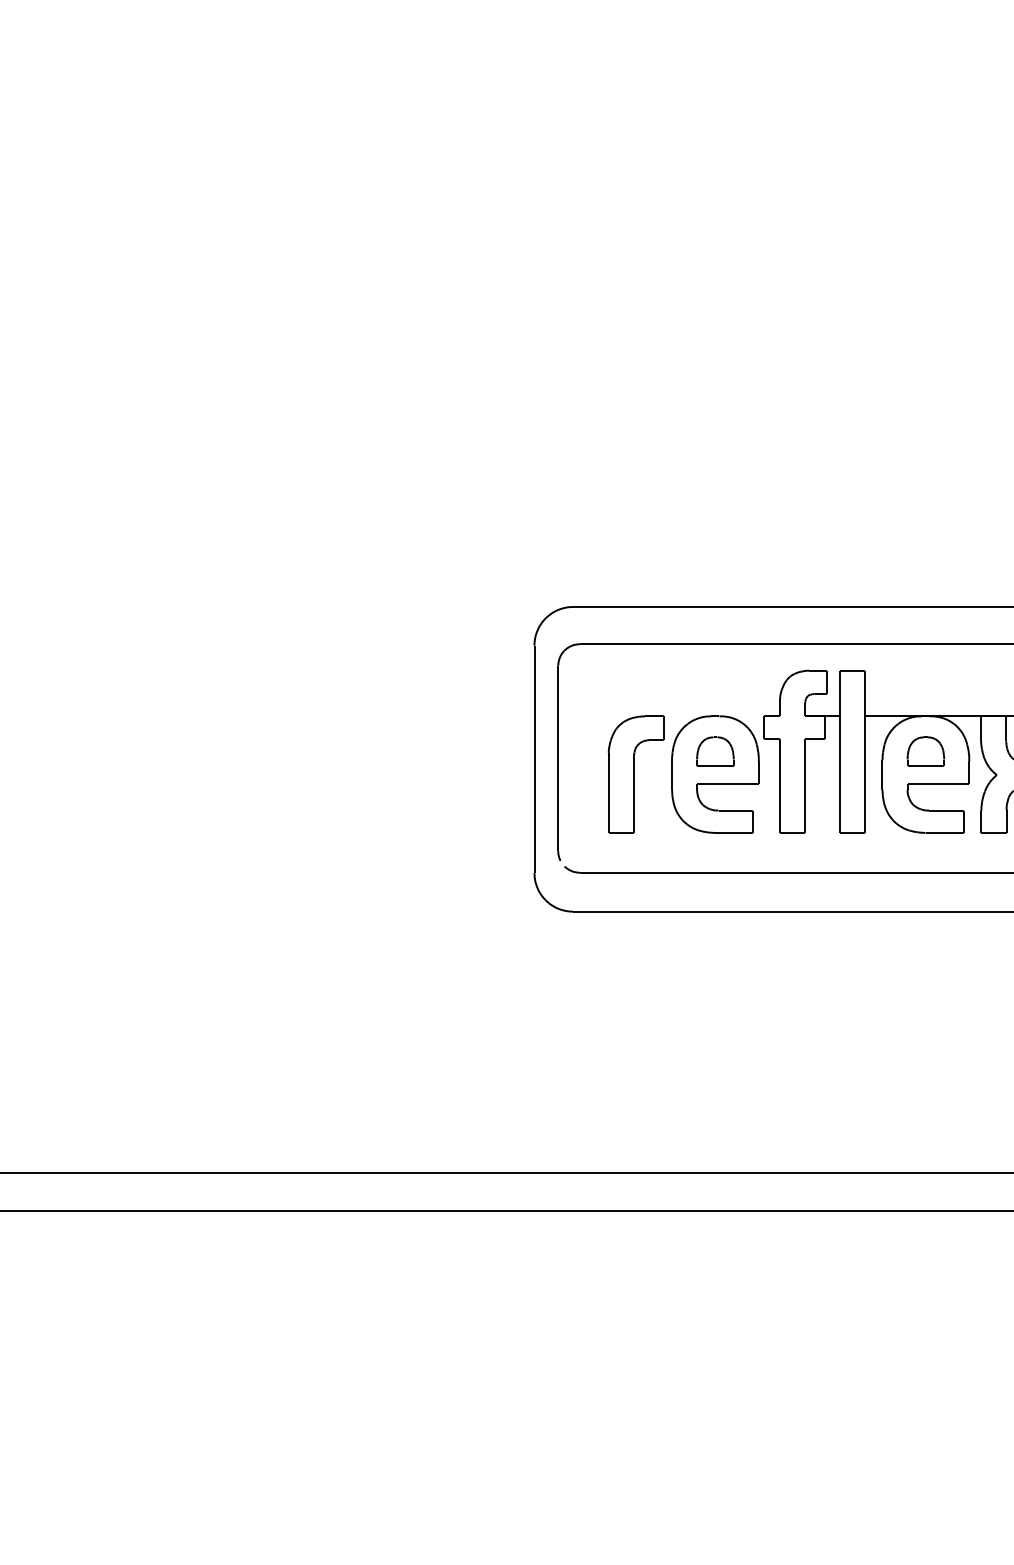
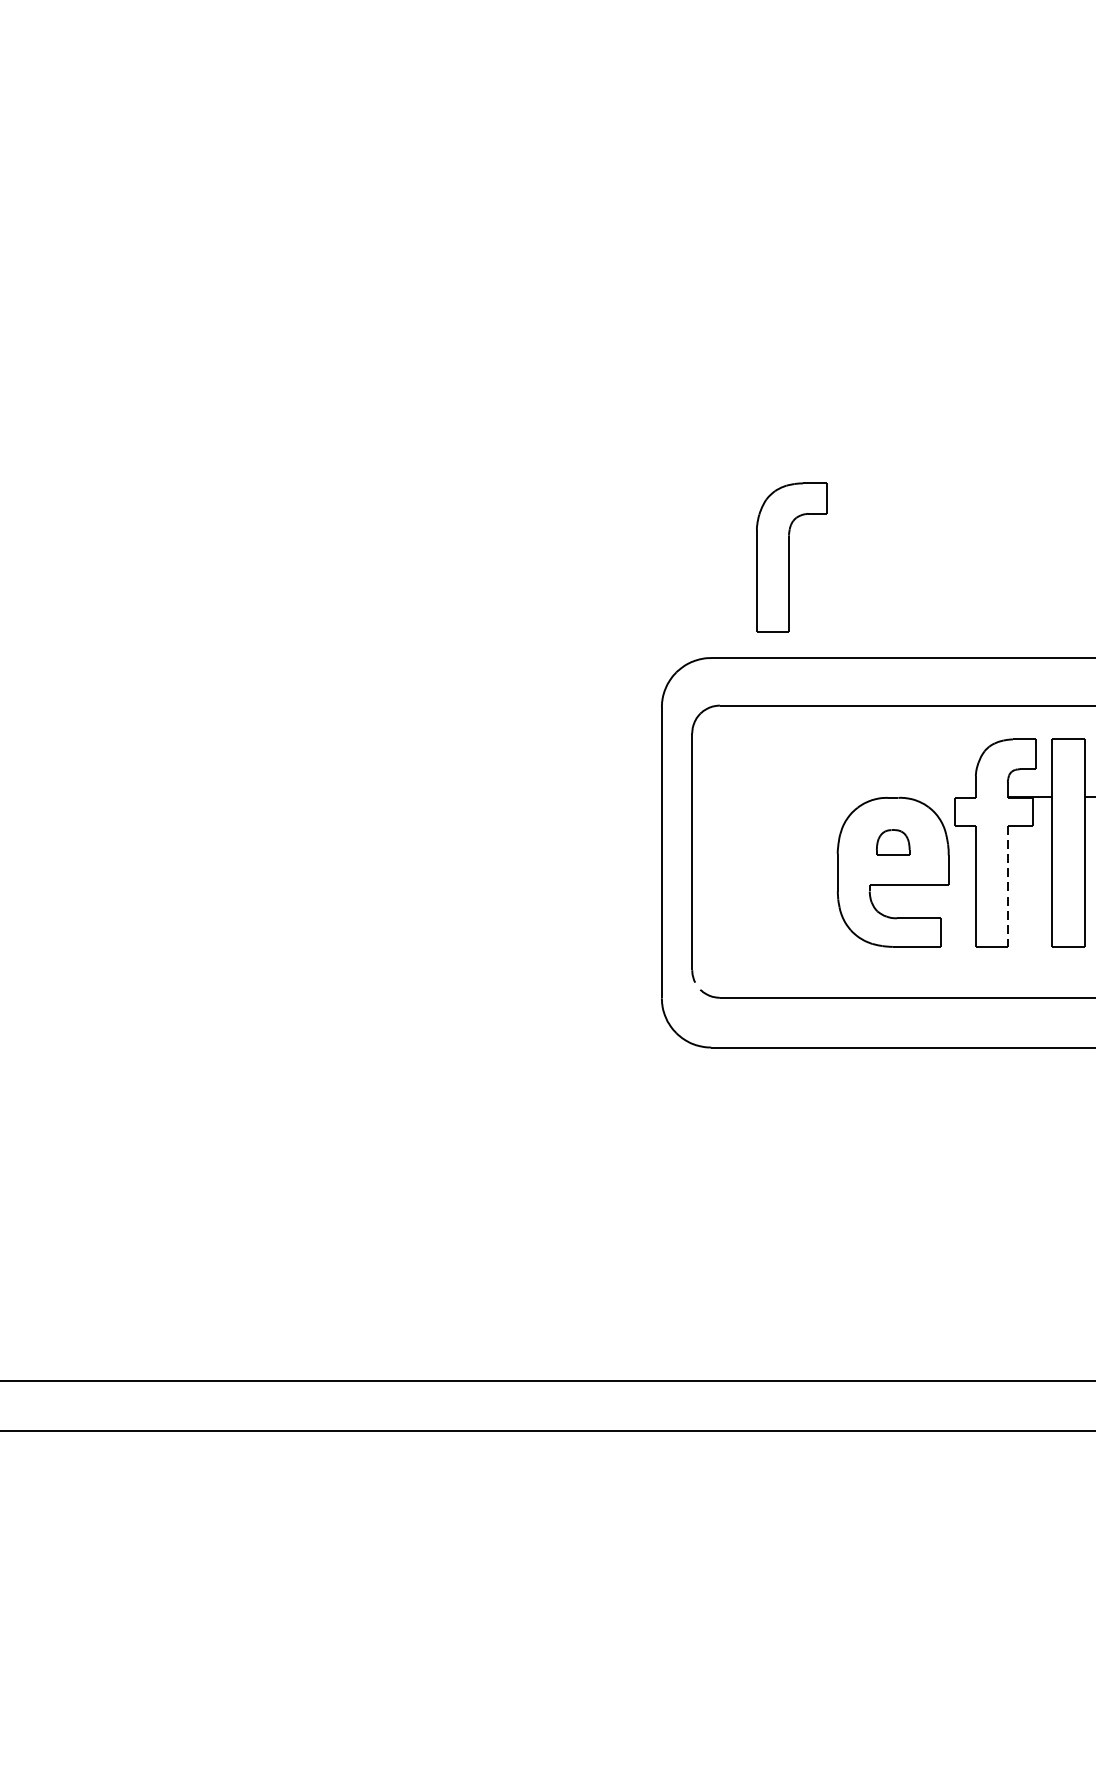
part: (715, 751) -> (893, 842), size x0.7
part: (635, 774) -> (791, 557), moved
line: (805, 786) -> (1008, 887), solid -> dashed

